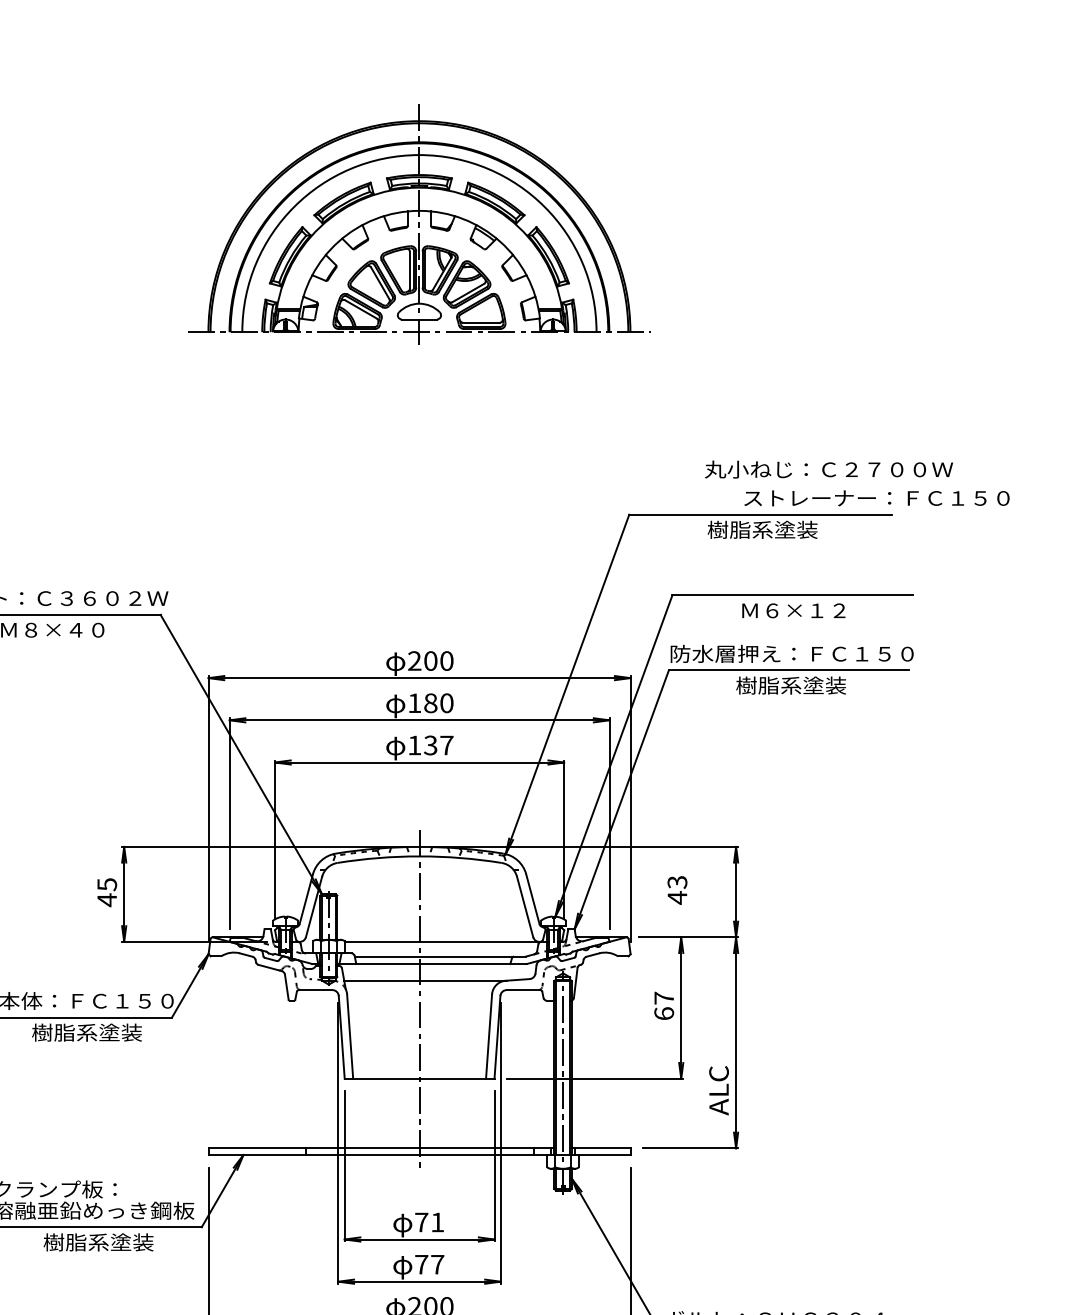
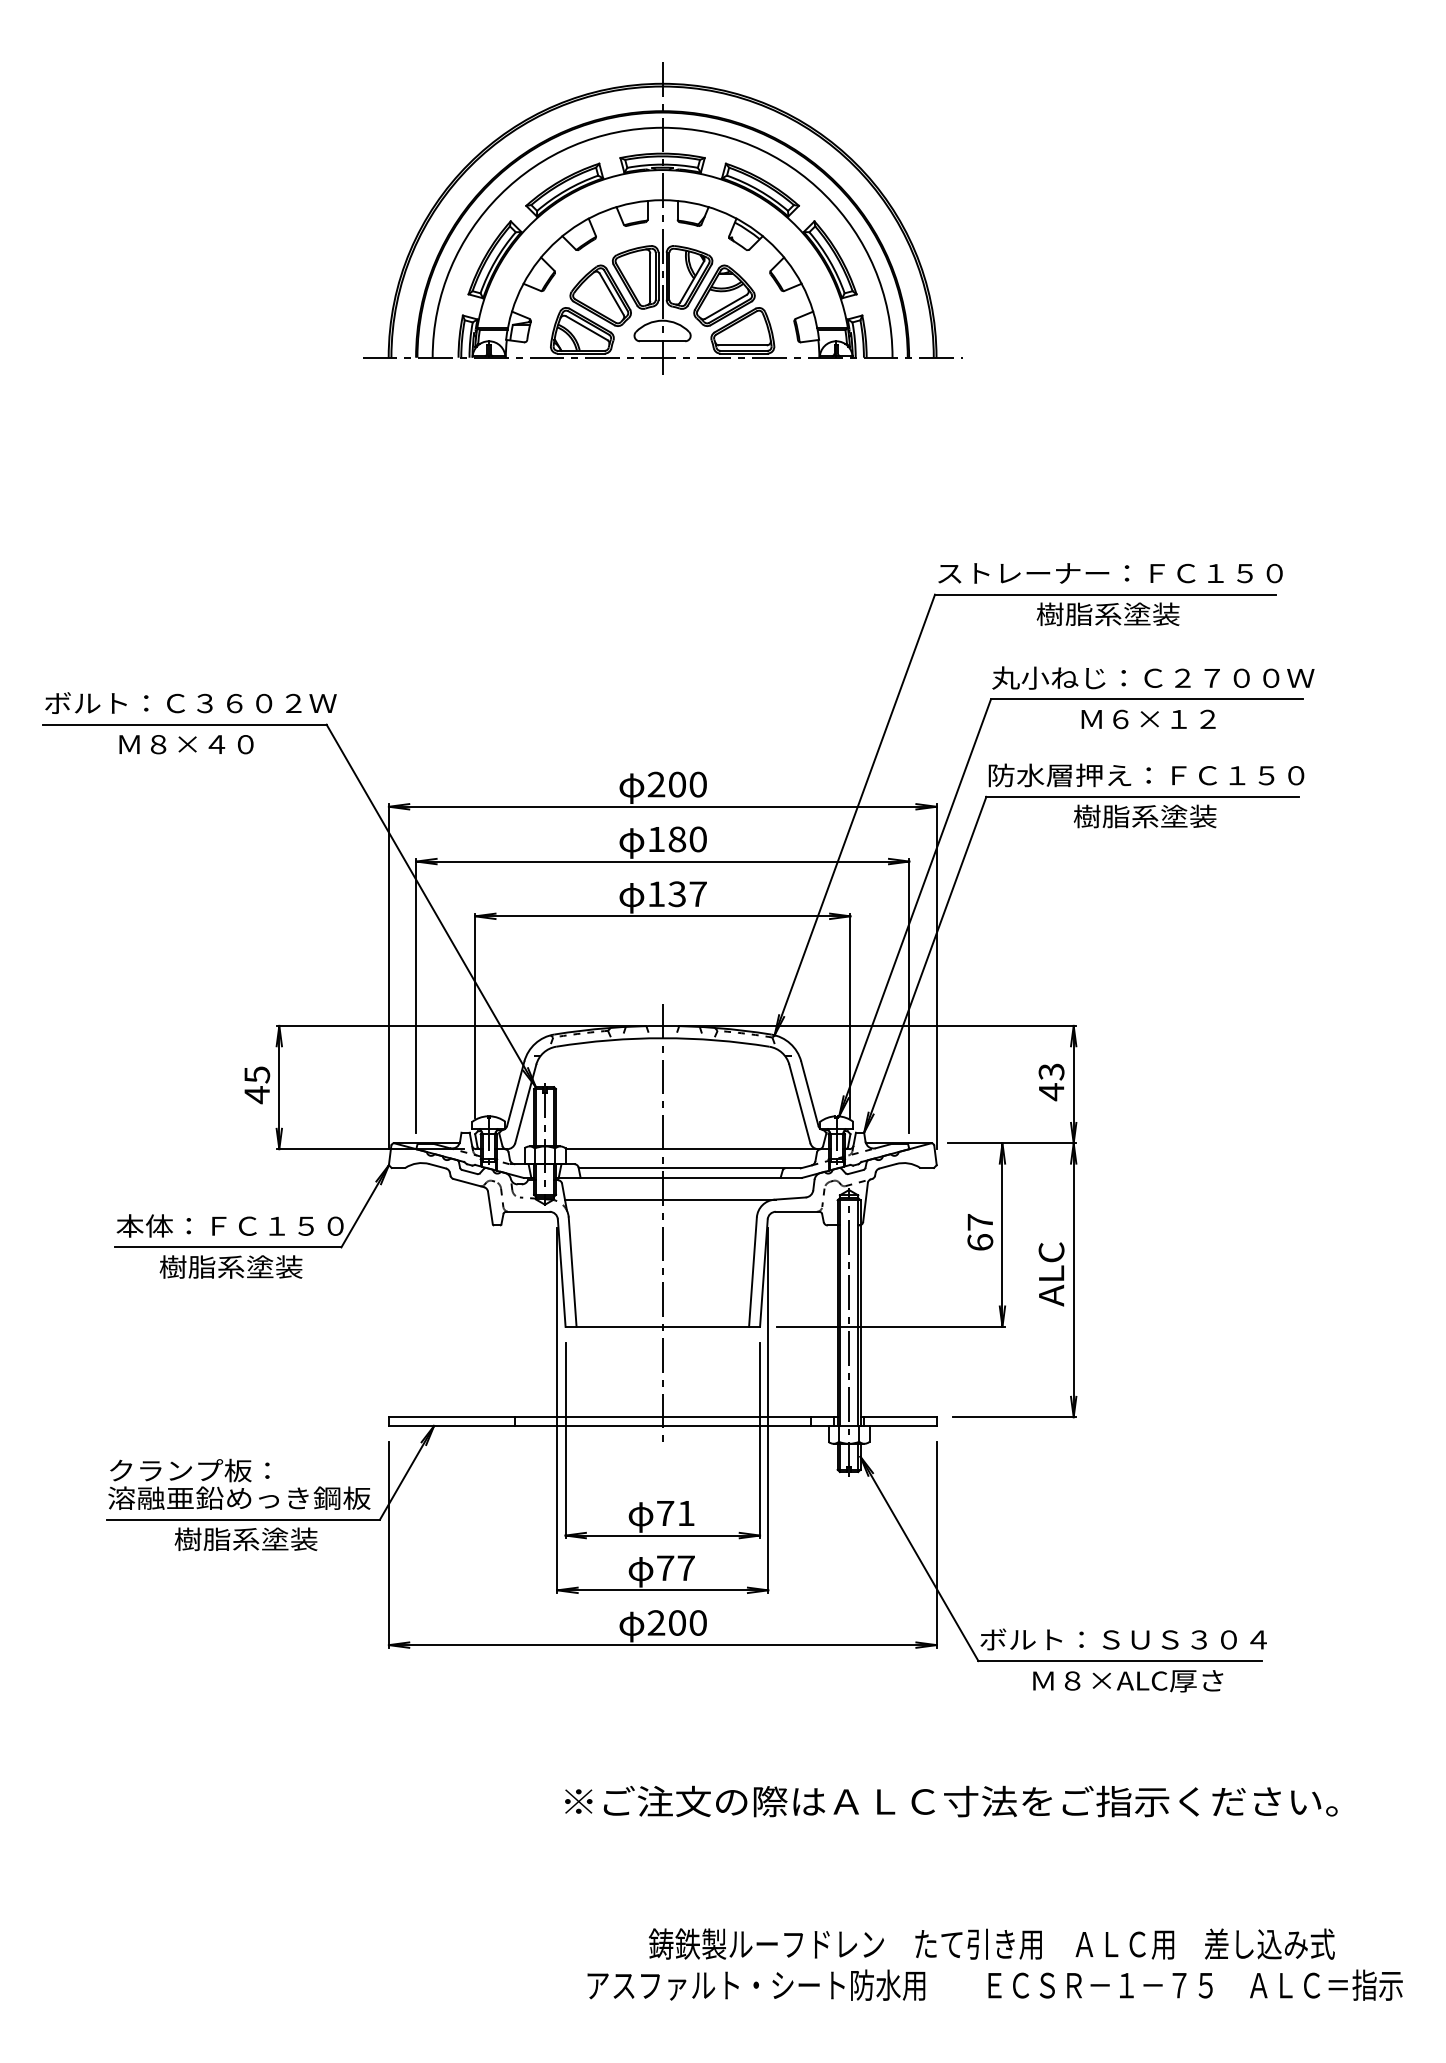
text: (829, 469) -> (1153, 677), moved
text: (876, 498) -> (1110, 573), moved
text: (677, 890) -> (1051, 1082), moved
text: (719, 1090) -> (1051, 1274), moved

